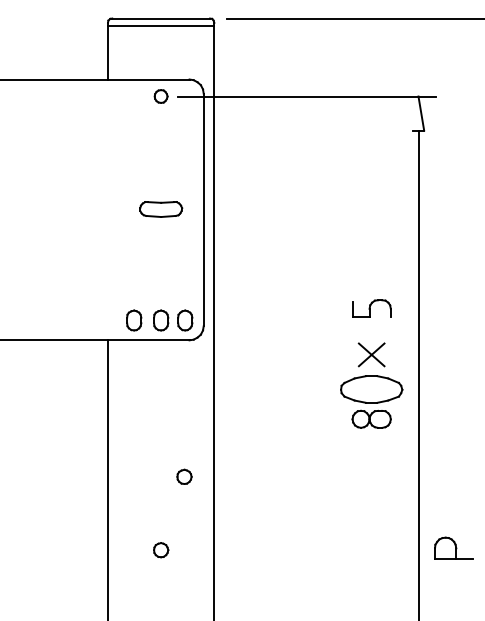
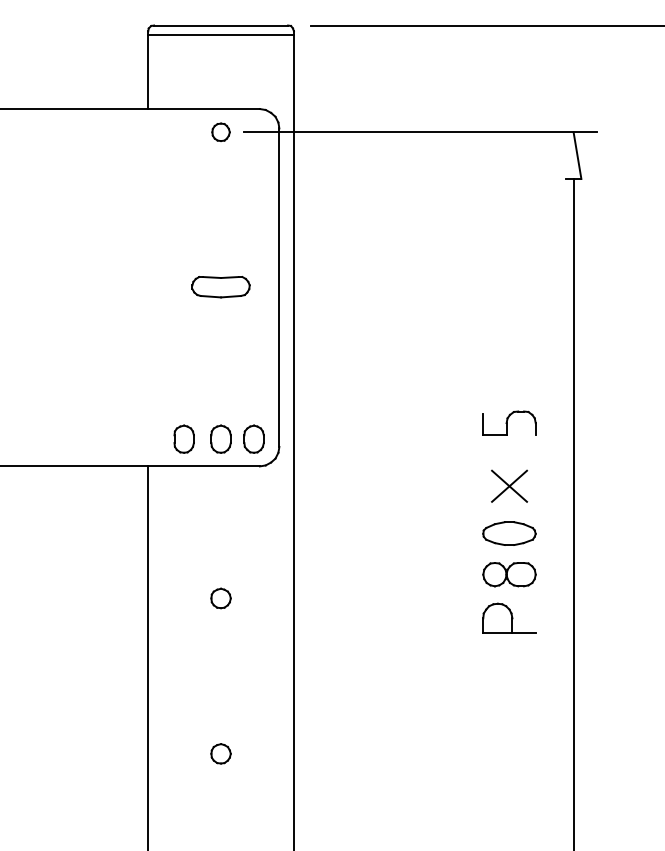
part: (371, 389) -> (509, 533), size x0.62
part: (184, 476) -> (220, 598), moved
part: (454, 547) -> (509, 617), moved

